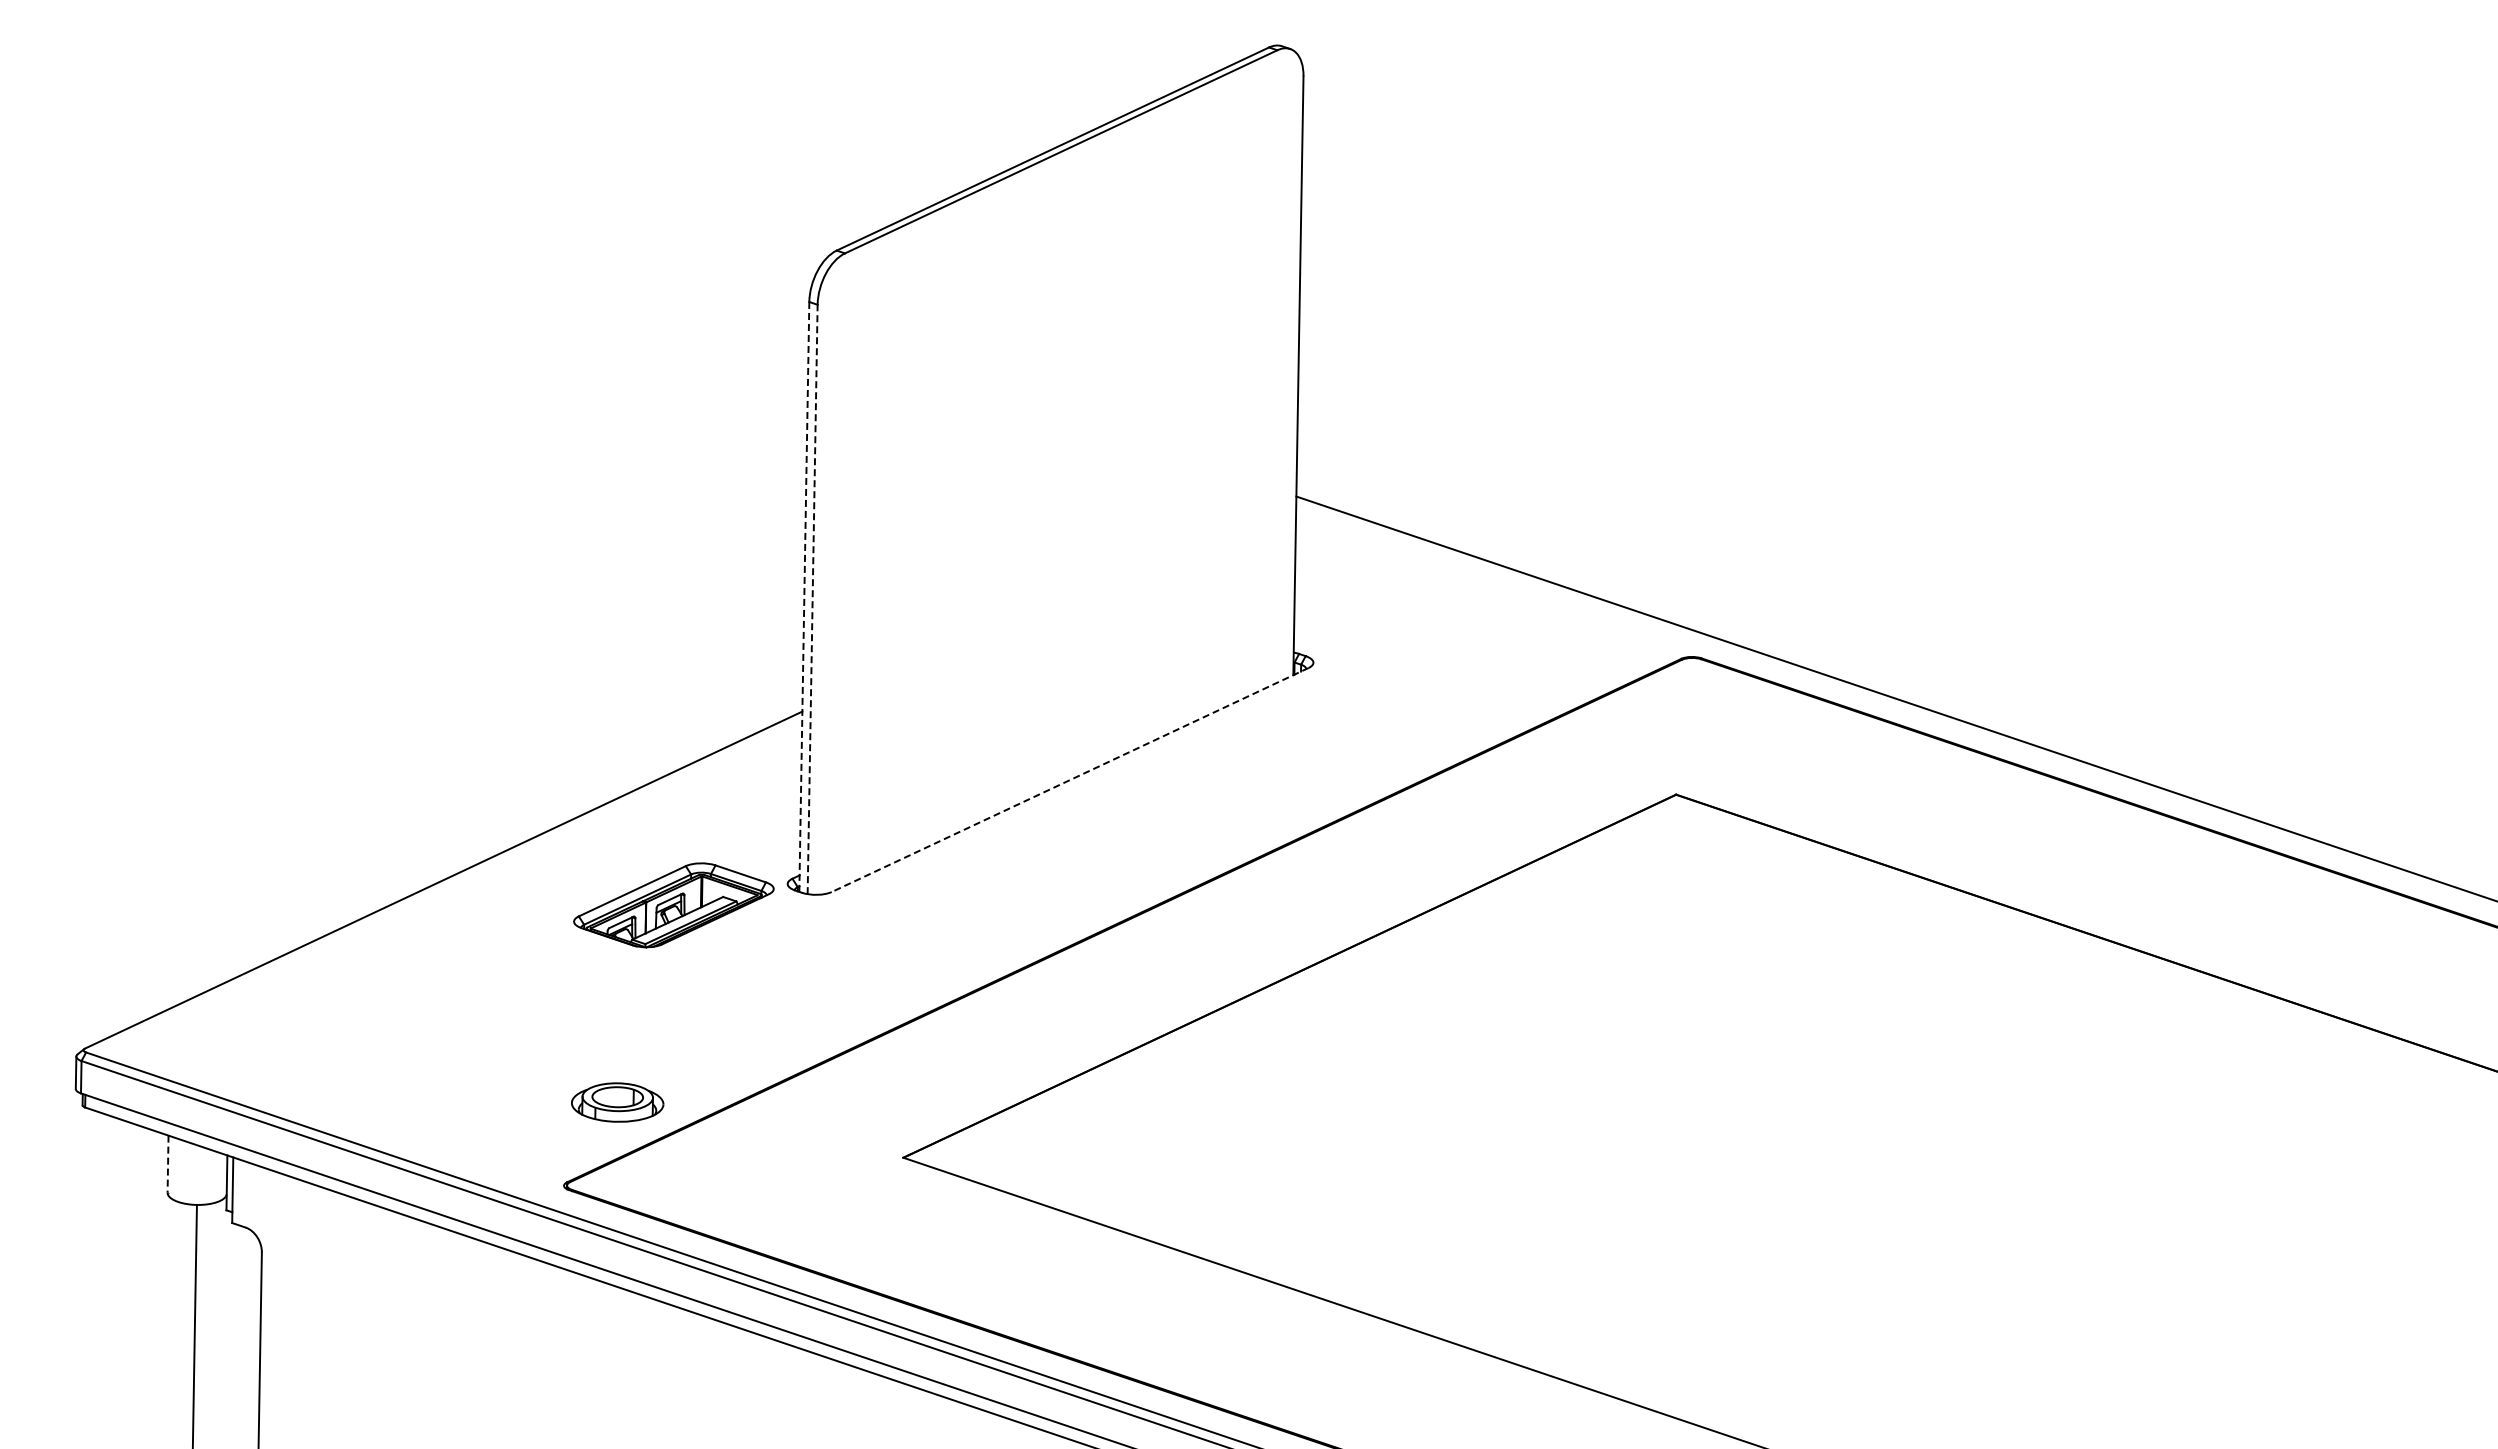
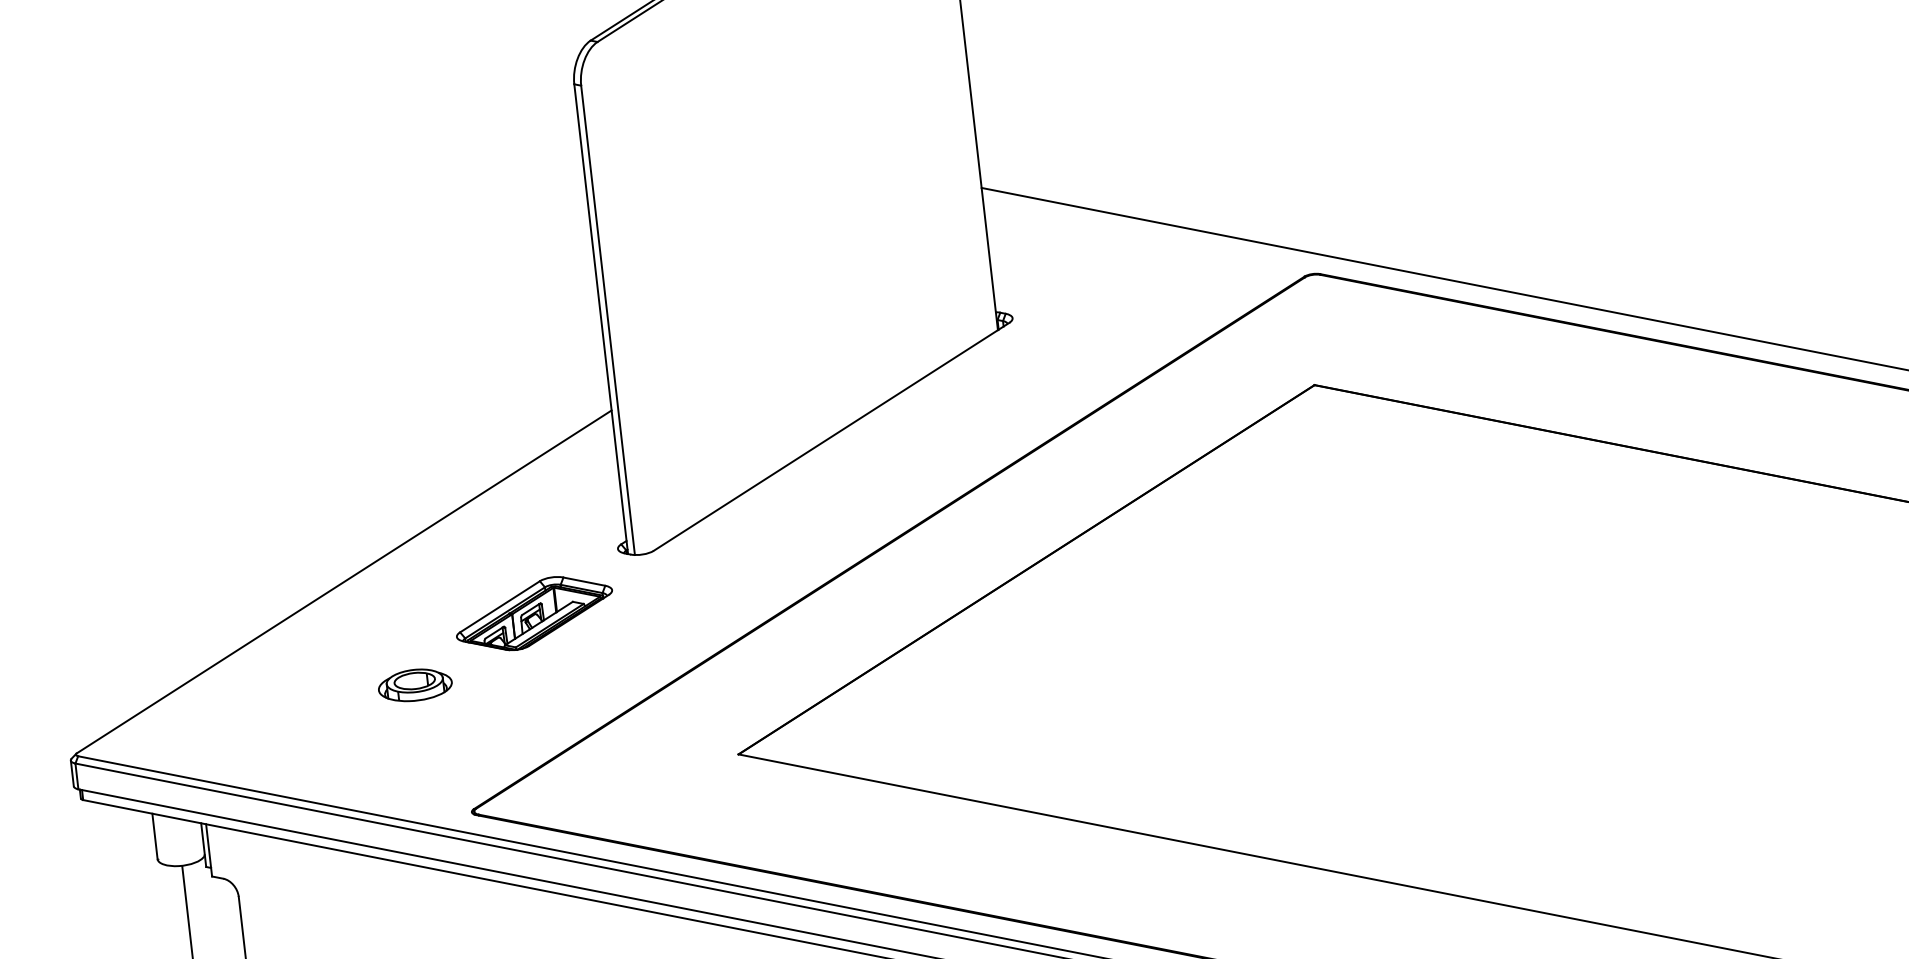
line: (804, 596) -> (601, 318), dashed -> solid
line: (812, 599) -> (607, 320), dashed -> solid
line: (1069, 780) -> (831, 437), dashed -> solid
part: (673, 905) -> (534, 613), moved
part: (617, 1102) -> (415, 685), moved
line: (168, 1164) -> (155, 836), dashed -> solid

